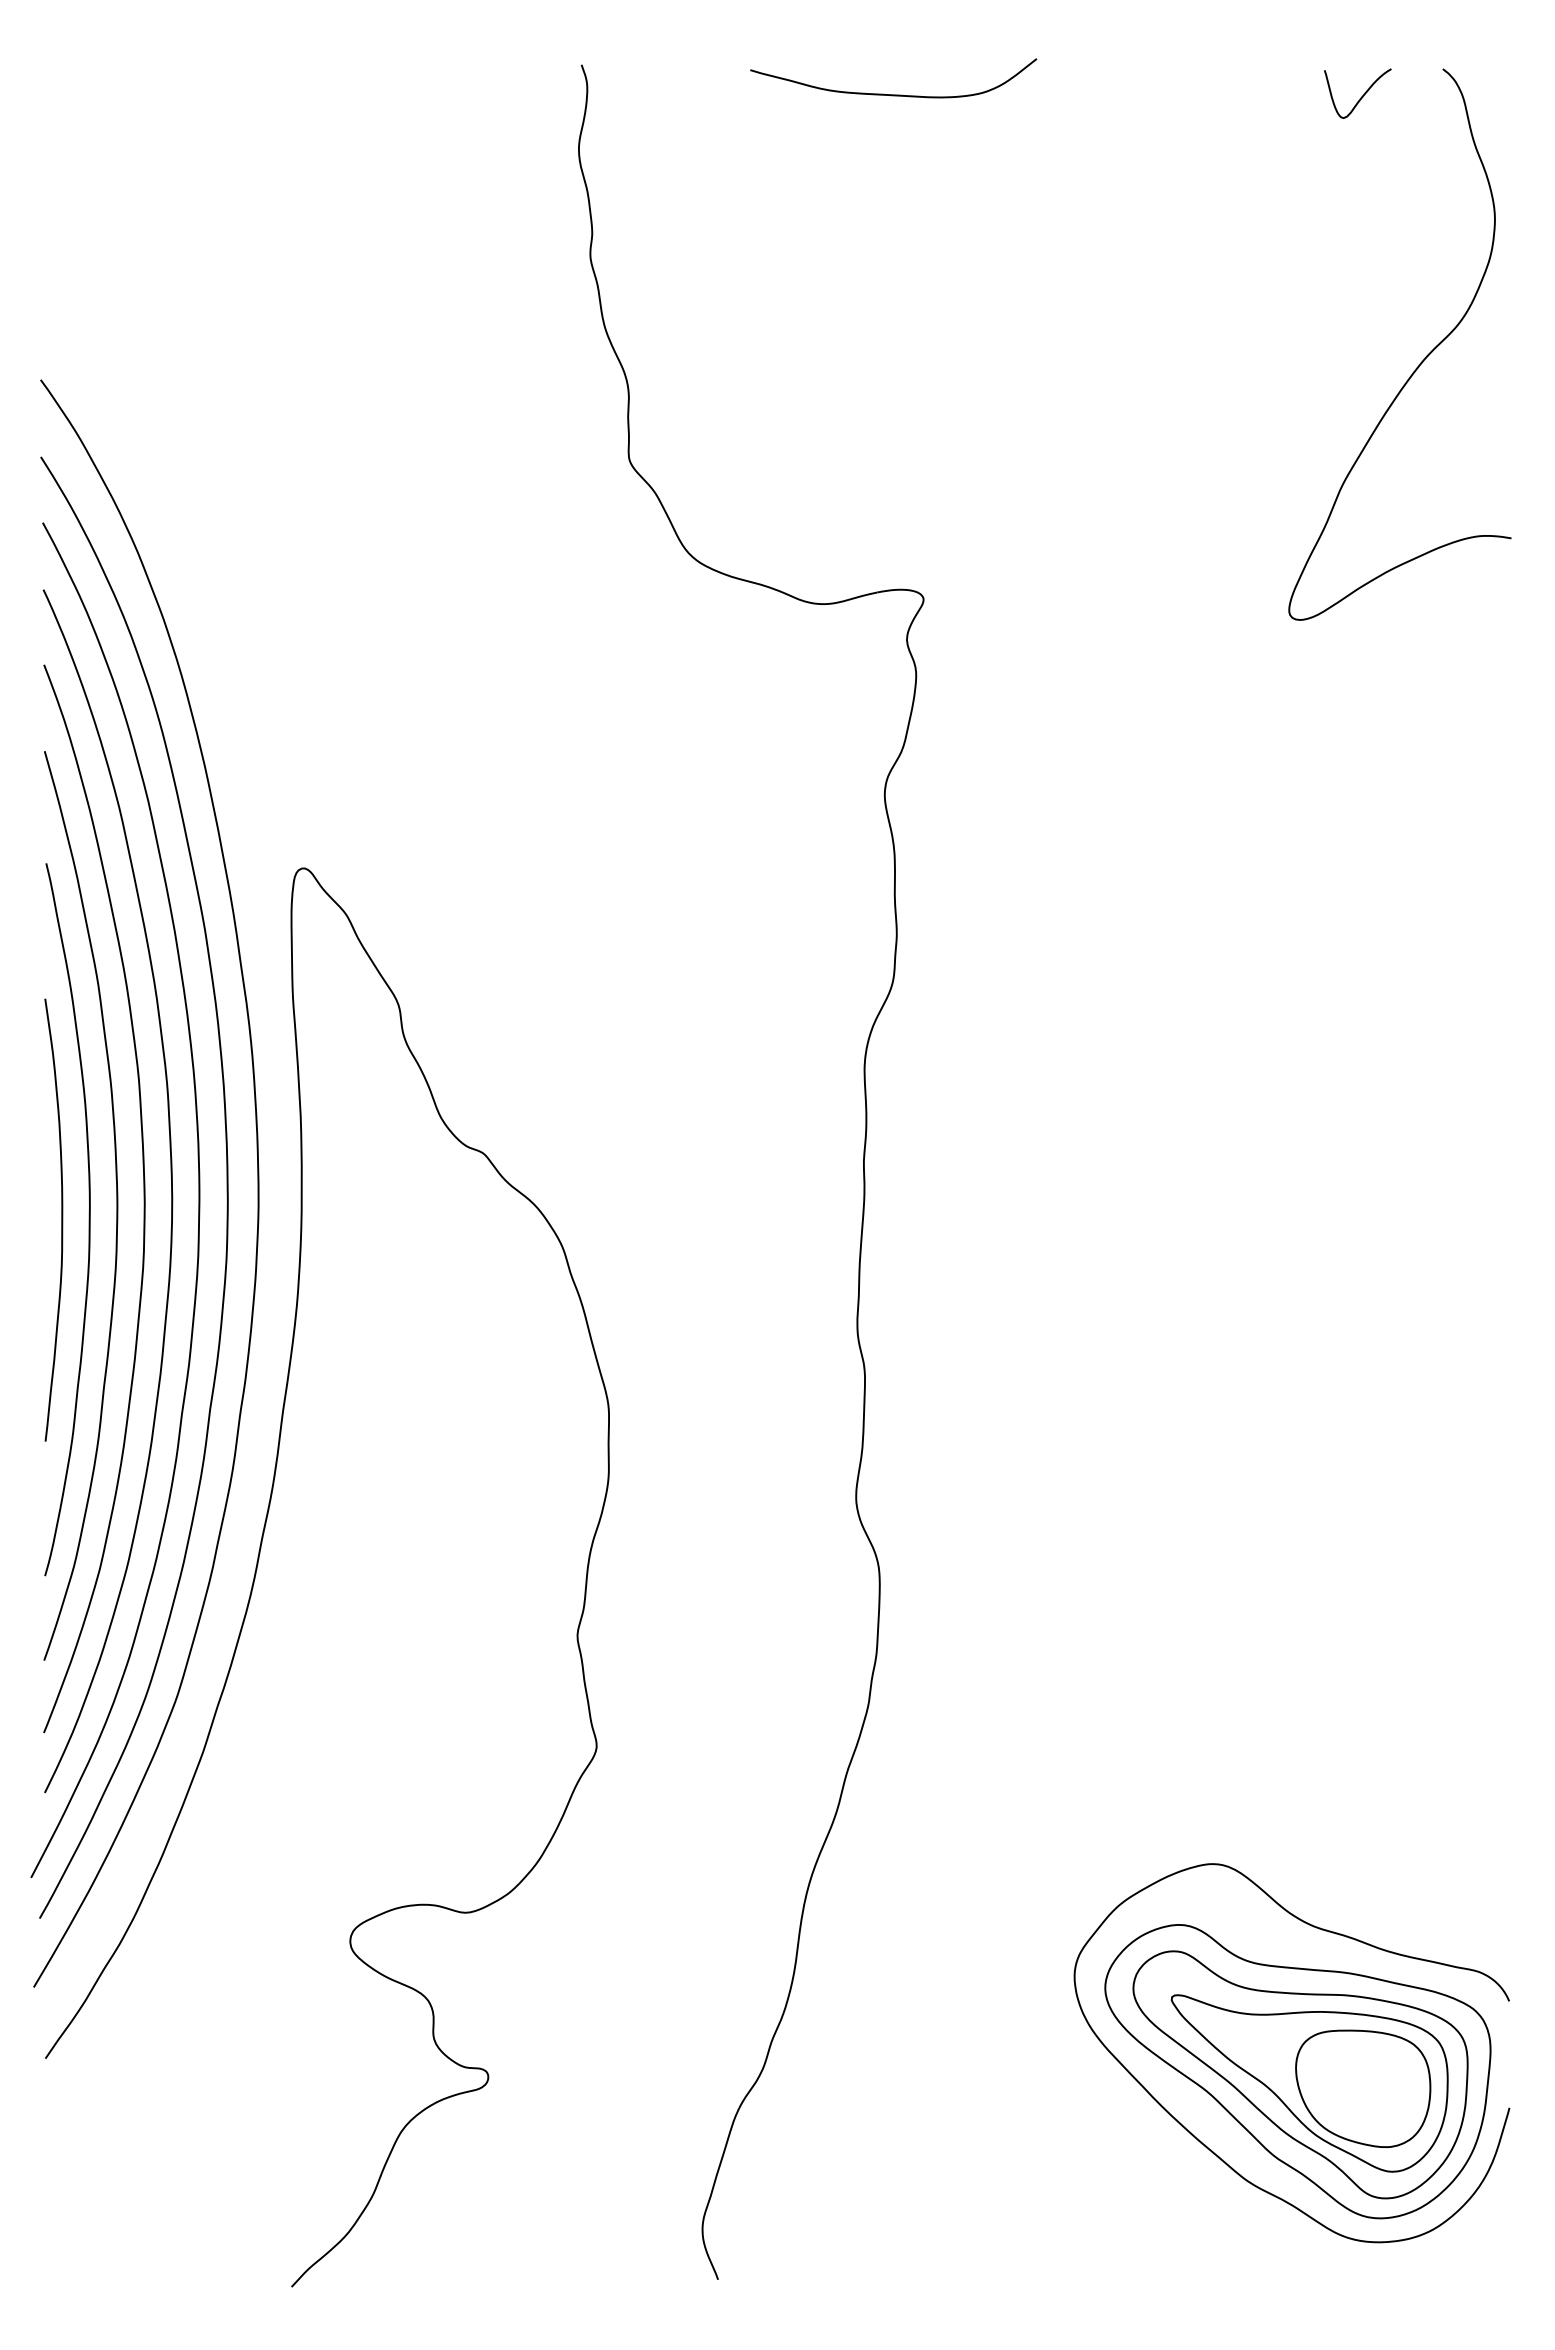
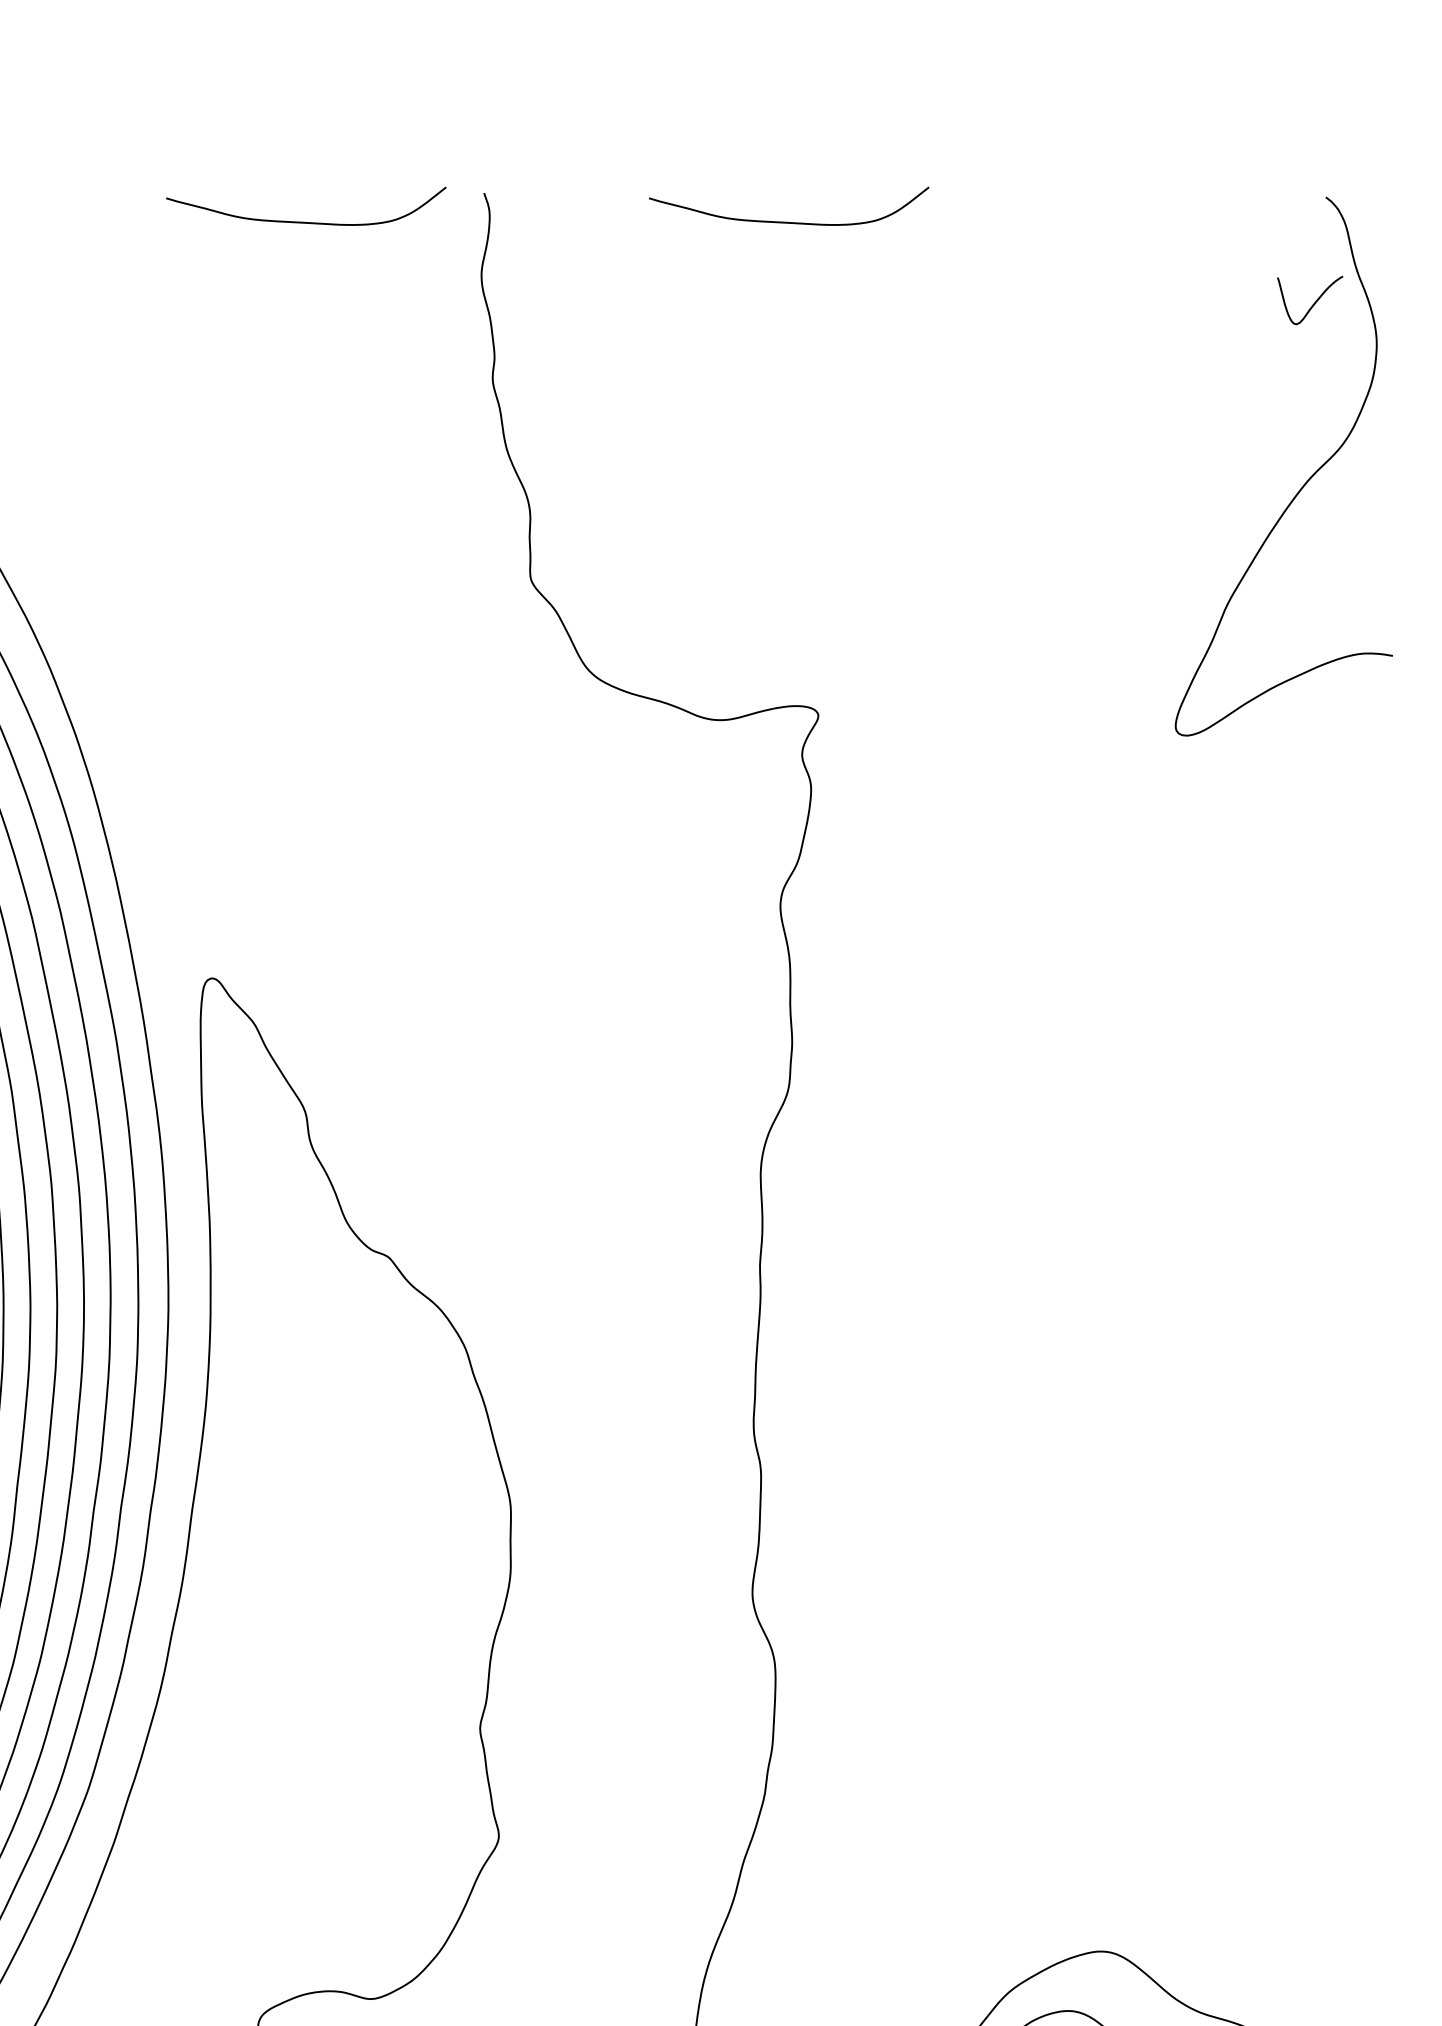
curve: (399, 94) -> (306, 222), added
curve: (1361, 96) -> (1313, 303), moved

